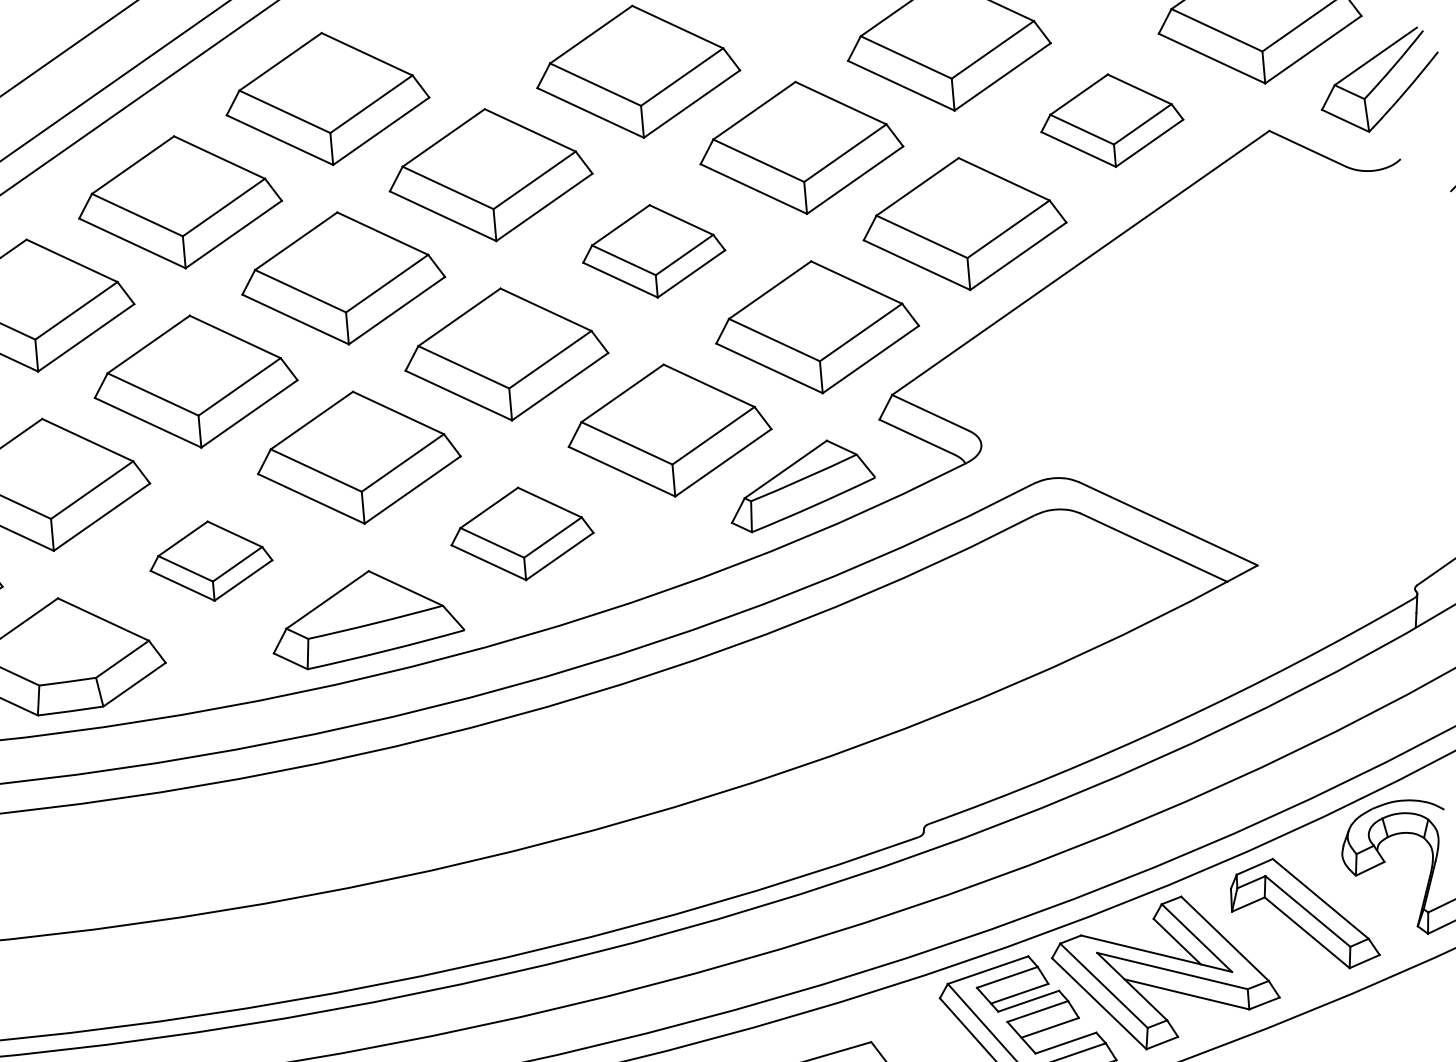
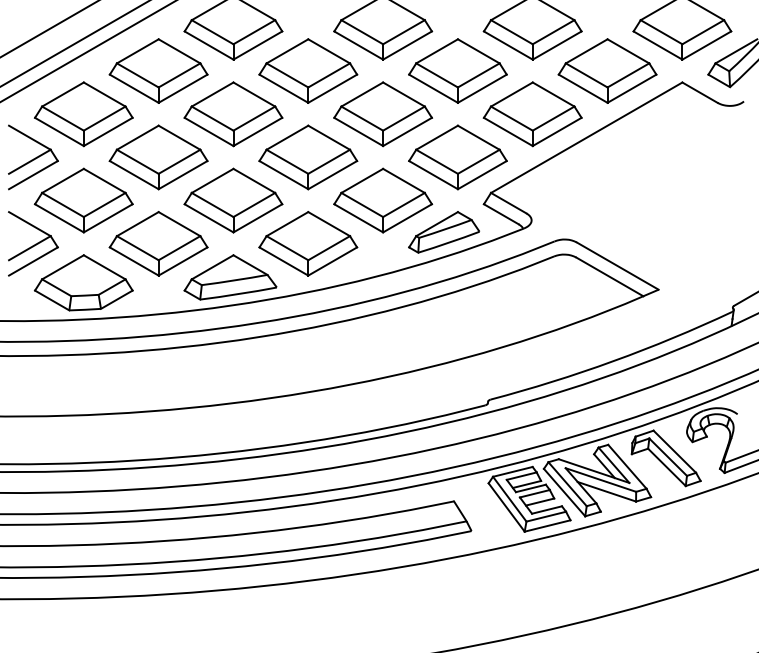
part: (1111, 119) -> (607, 70), size x1.43
part: (652, 251) -> (382, 114), size x1.43
part: (522, 533) -> (308, 243), size x1.43
part: (210, 560) -> (158, 243), size x1.67

